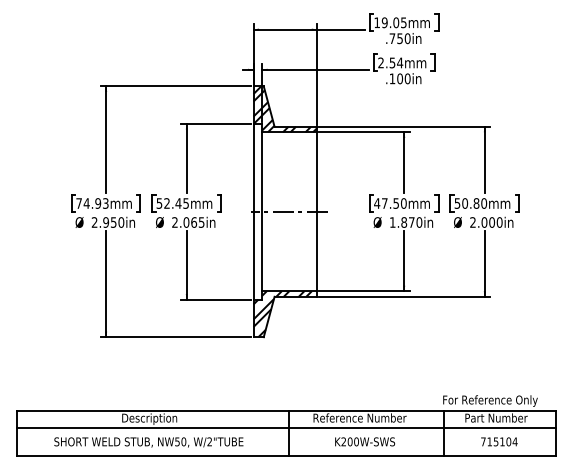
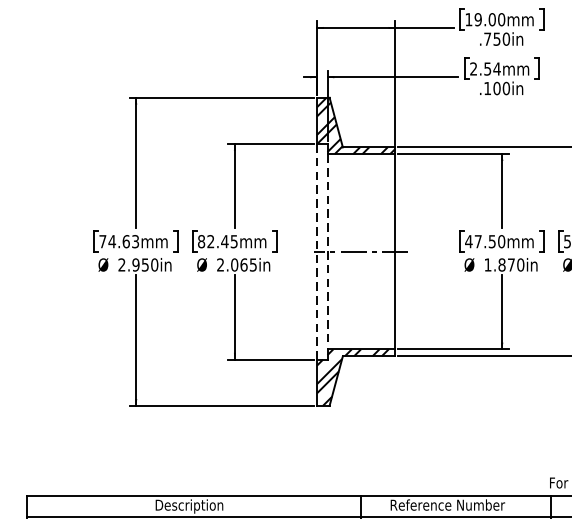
text: (403, 22) -> (501, 19), 19.05mm -> 19.00mm
text: (98, 203) -> (126, 241), 74.93mm -> 74.63mm
text: (159, 203) -> (201, 241), 52.45mm -> 82.45mm
line: (253, 211) -> (316, 251), solid -> dashed
line: (262, 212) -> (328, 252), solid -> dashed

